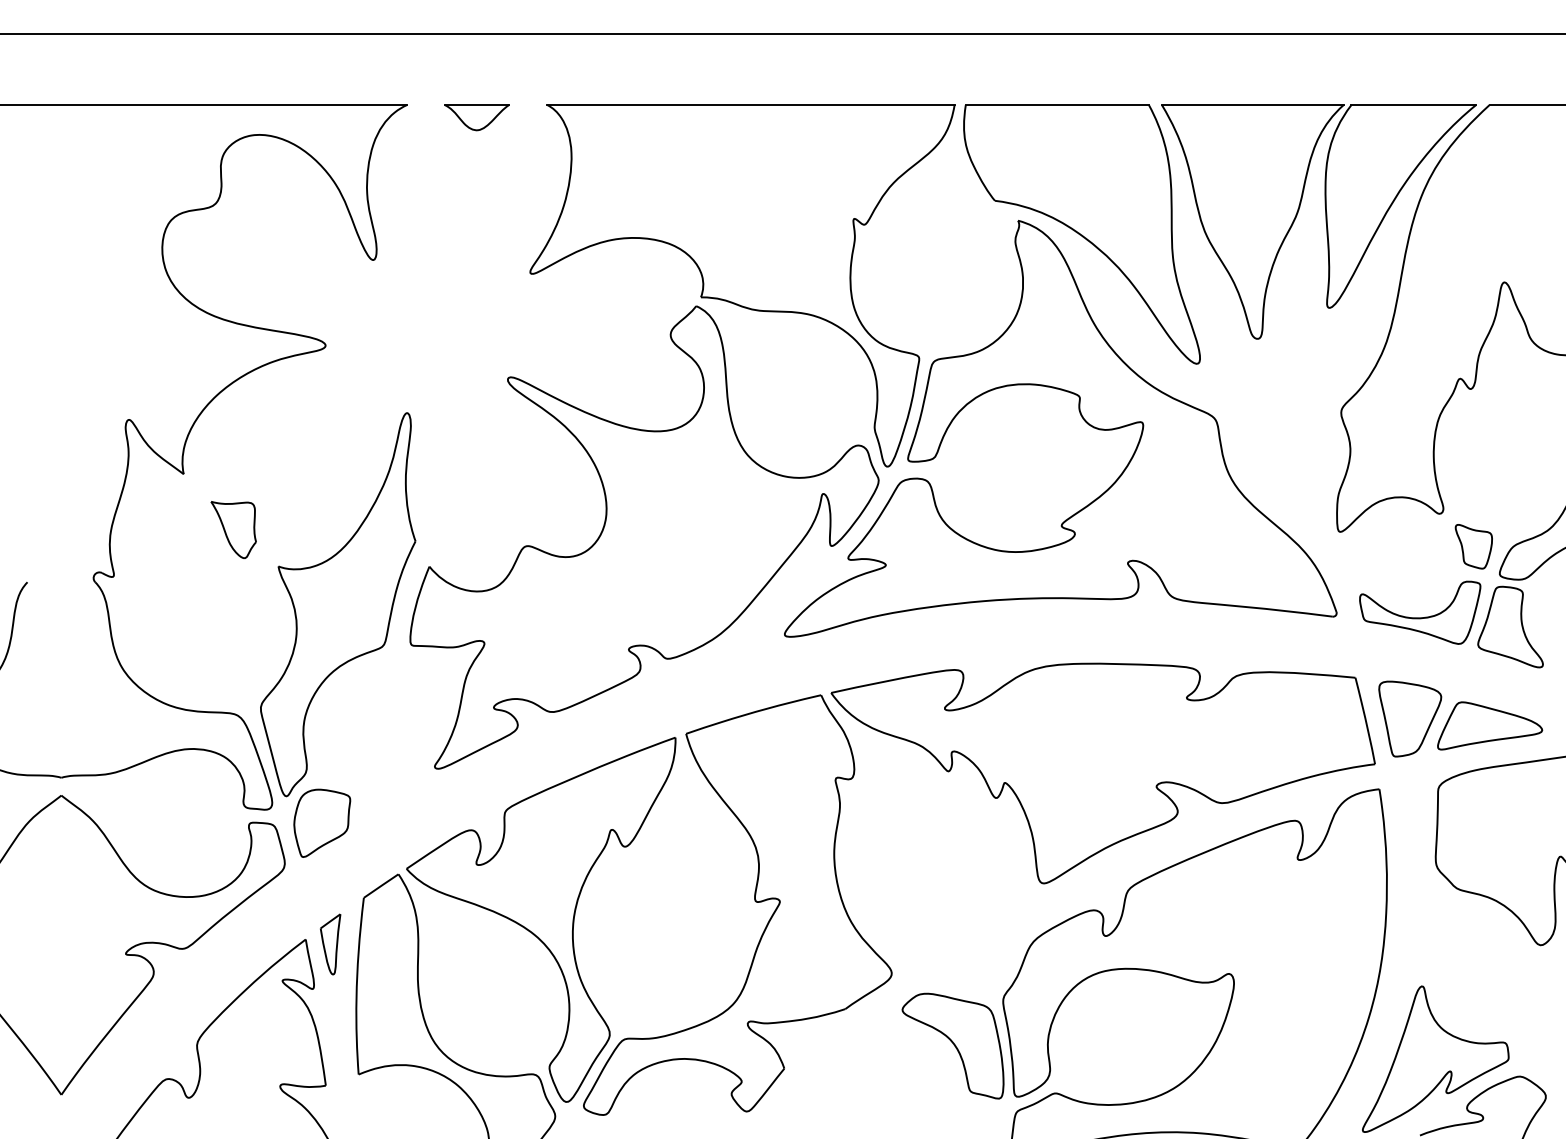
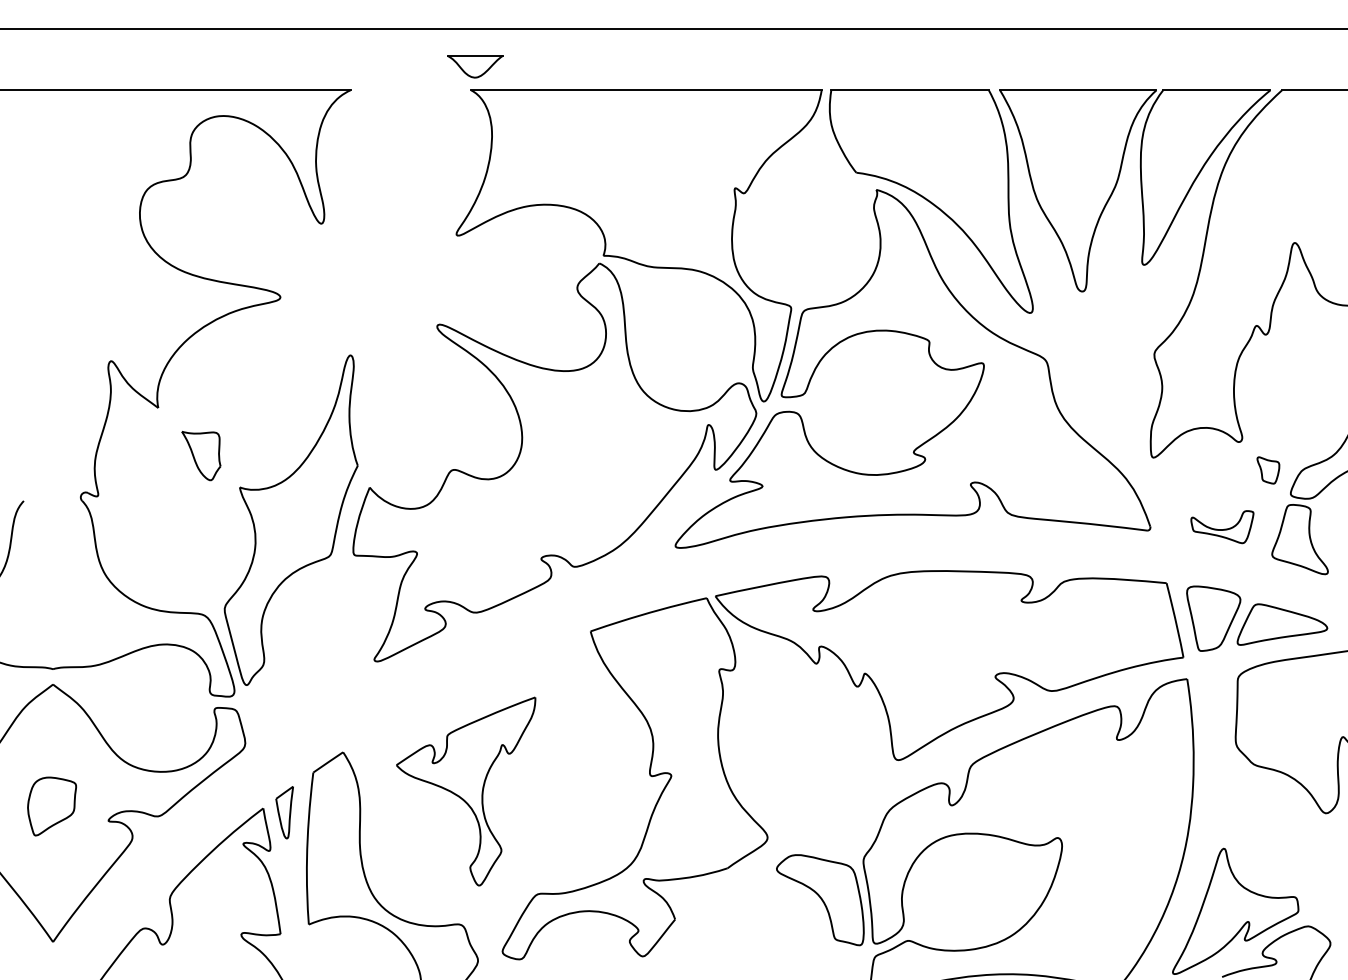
part: (476, 117) -> (474, 66), moved
part: (1473, 546) -> (1268, 470), size x0.7
part: (1420, 612) -> (1222, 527), size x0.6
part: (322, 822) -> (52, 805), moved
part: (541, 919) -> (466, 791), size x0.6

